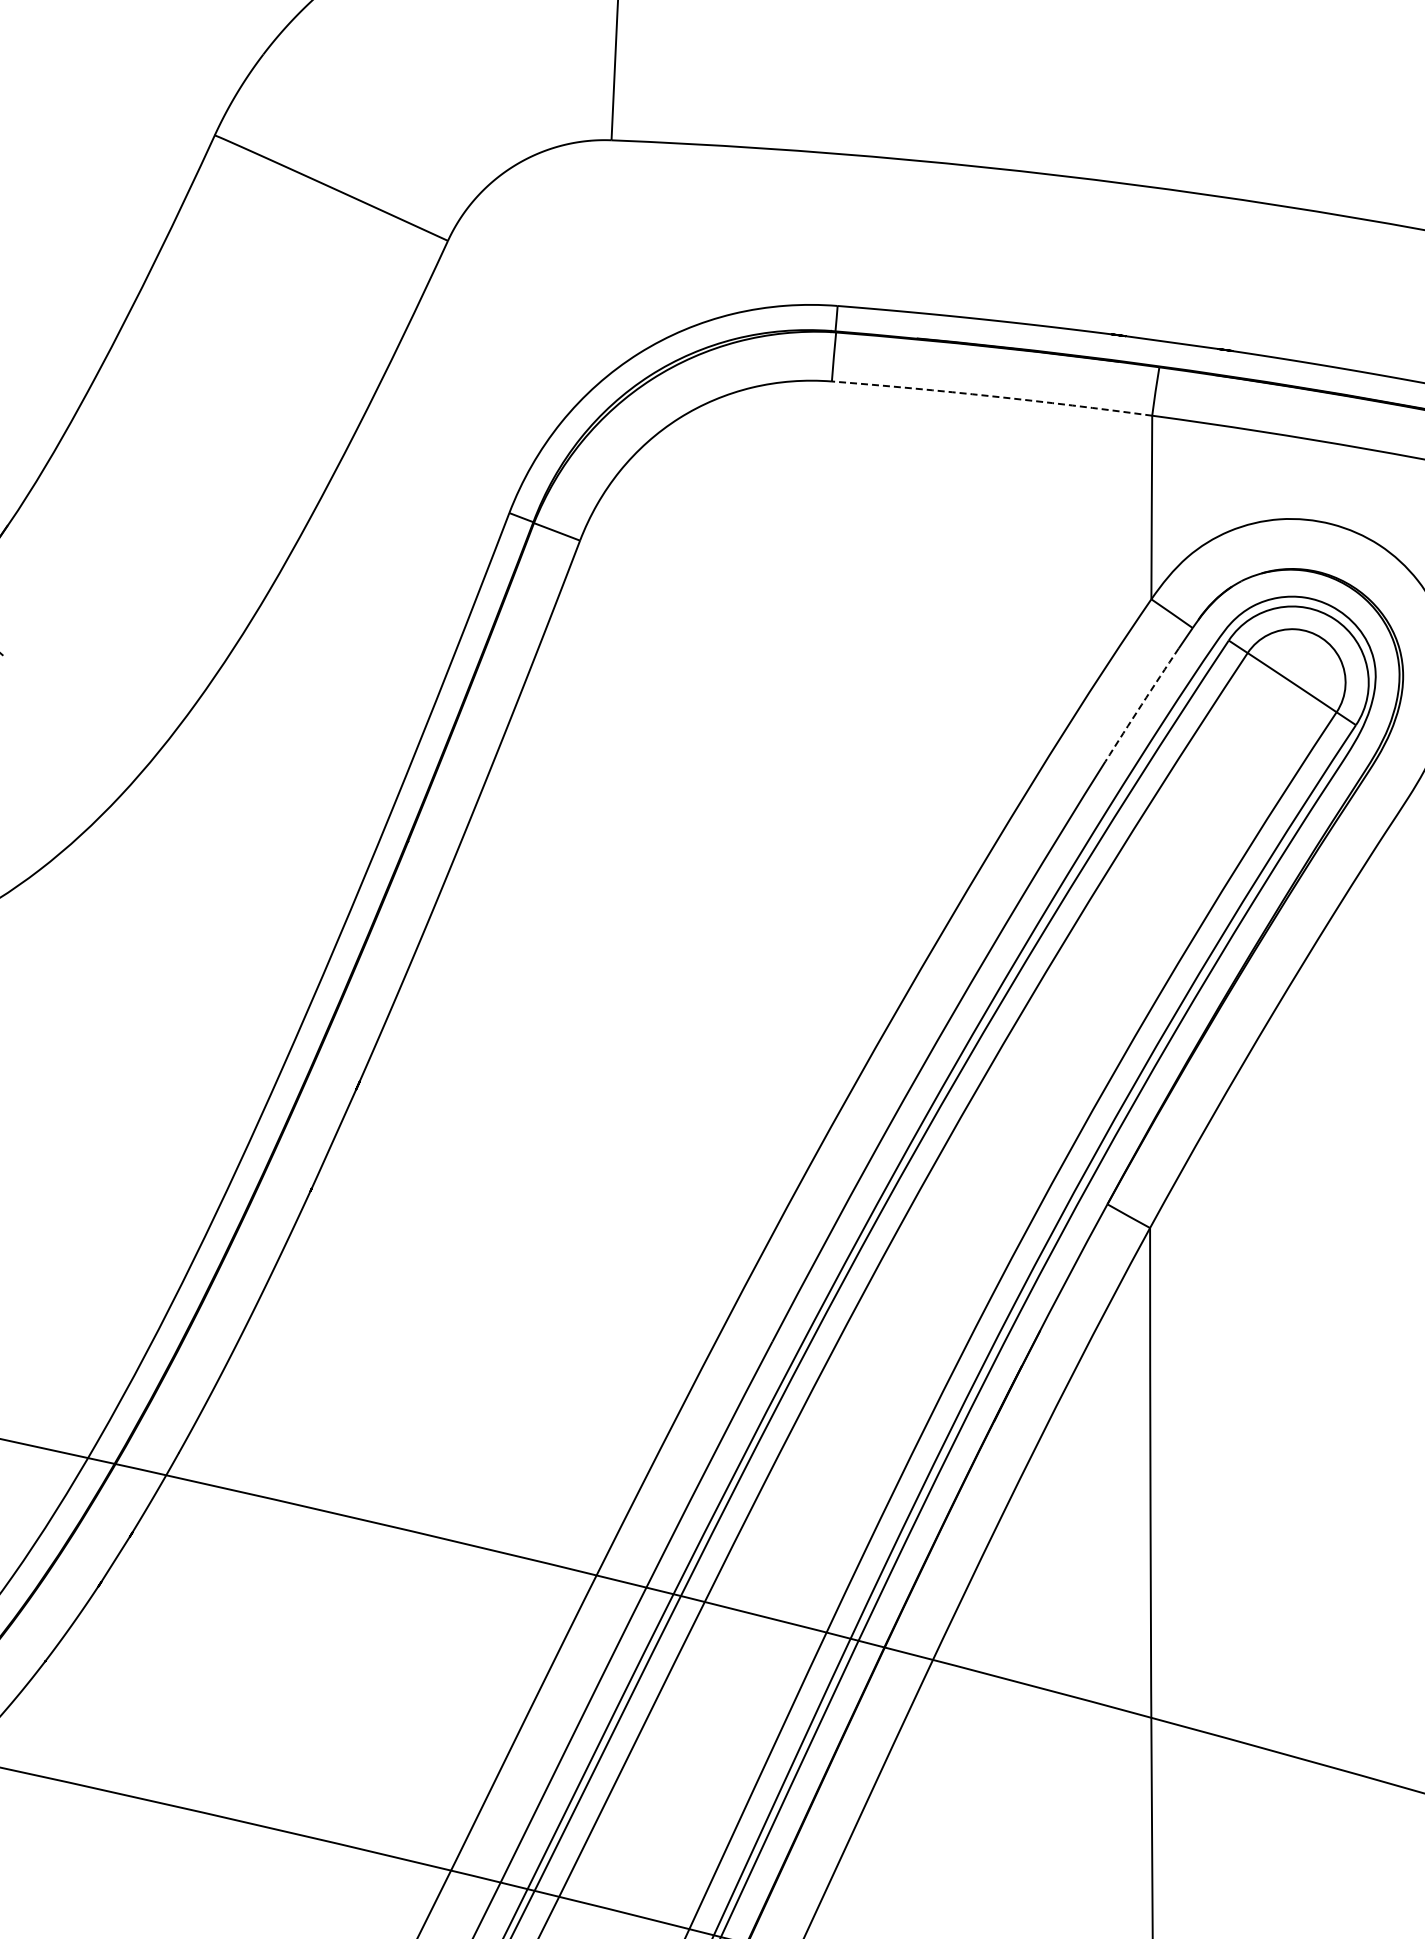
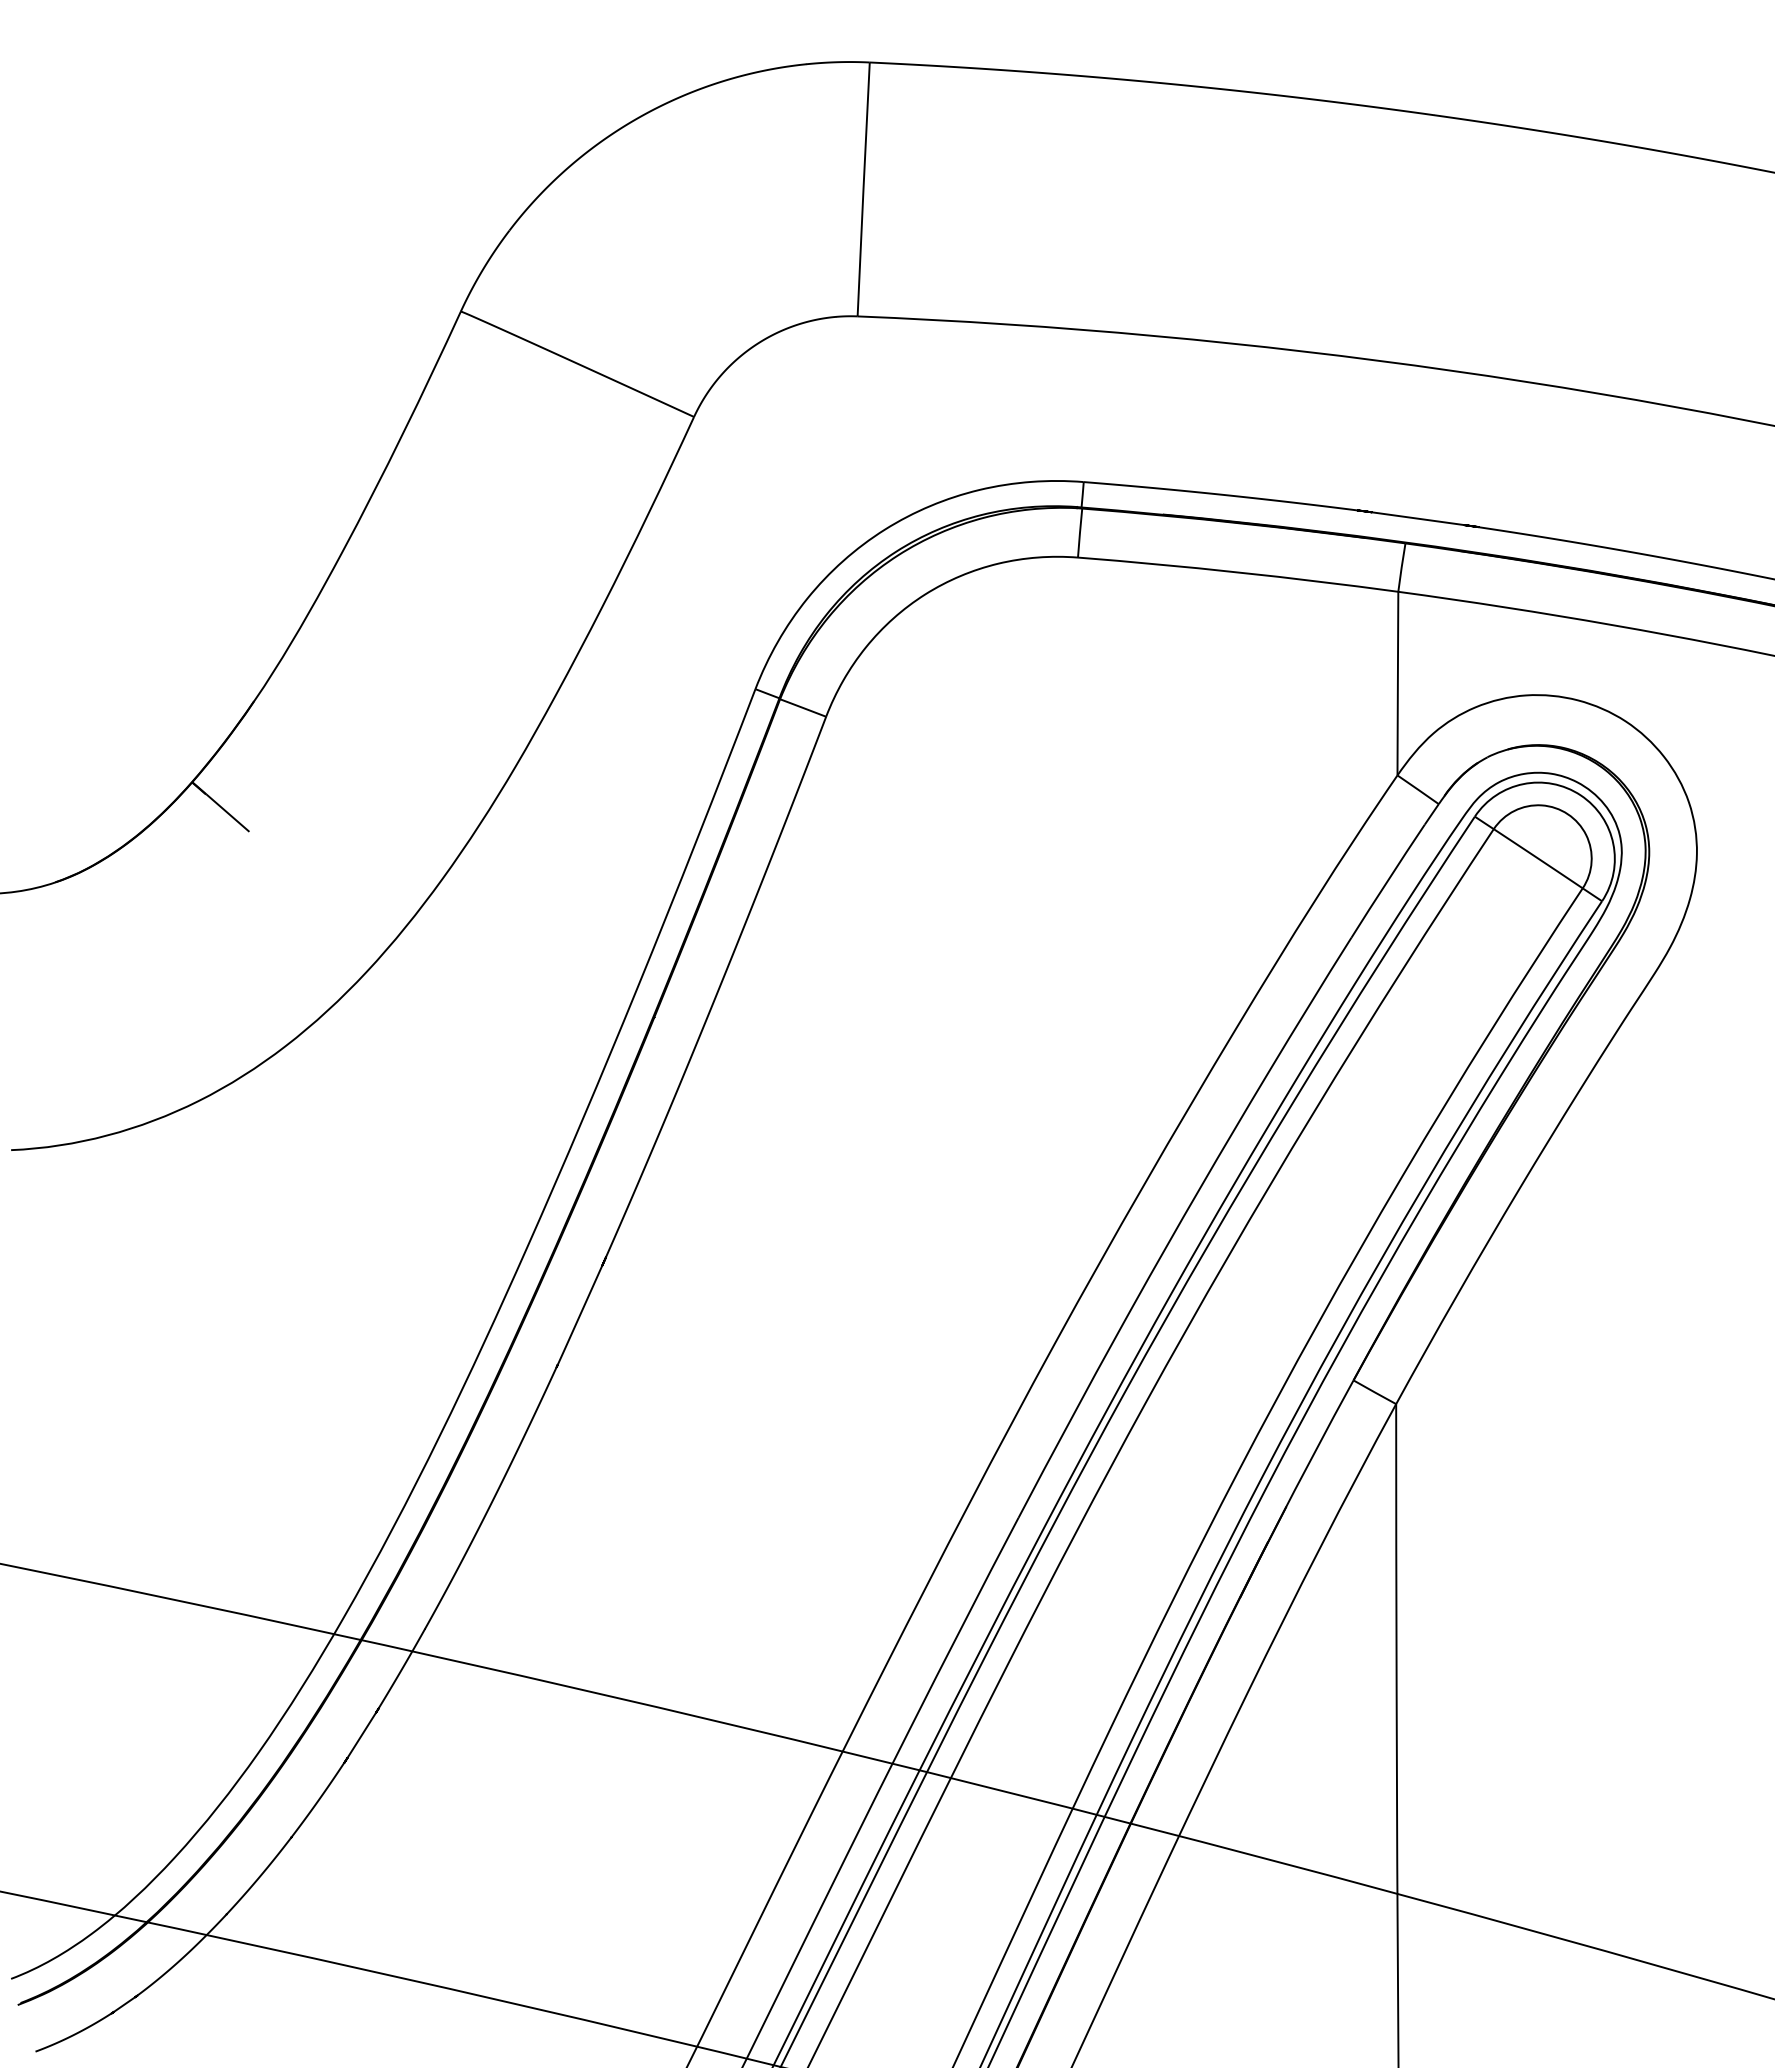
arc: (992, 396) -> (1238, 572), dashed -> solid
arc: (1141, 704) -> (1387, 880), dashed -> solid

